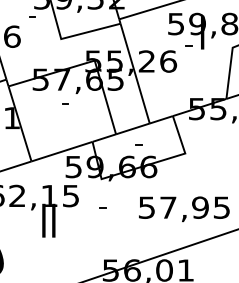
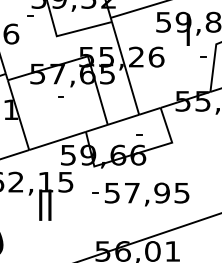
part: (188, 45) -> (203, 56), moved
part: (138, 144) -> (138, 134), moved
text: (184, 209) -> (147, 194), moved

